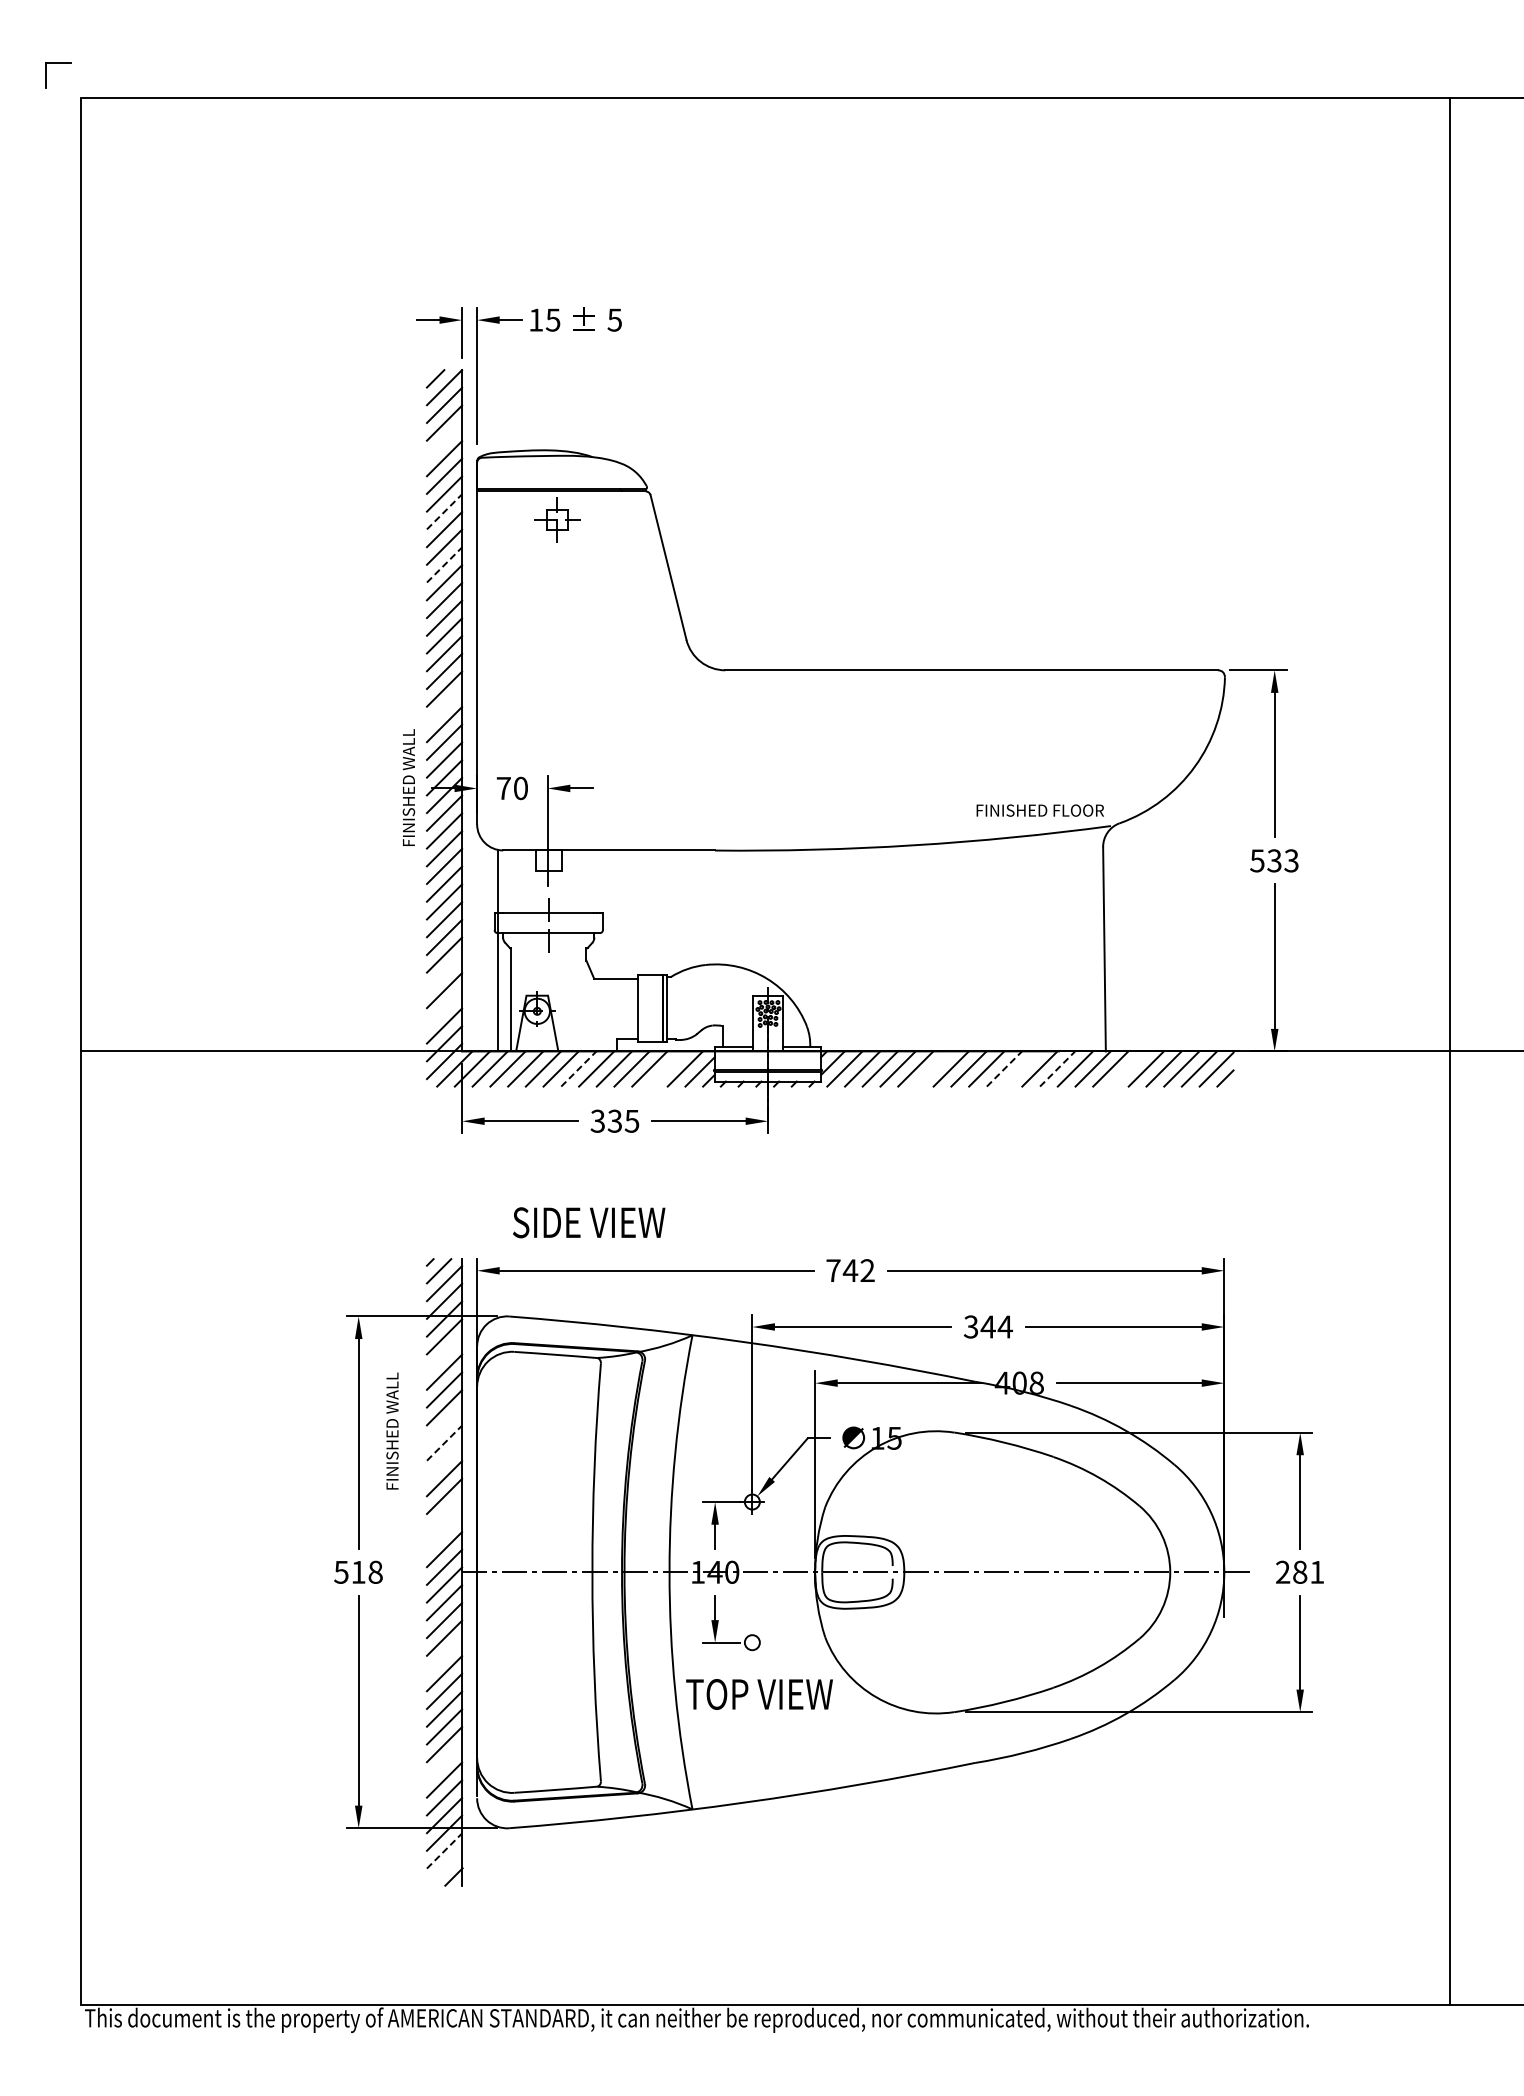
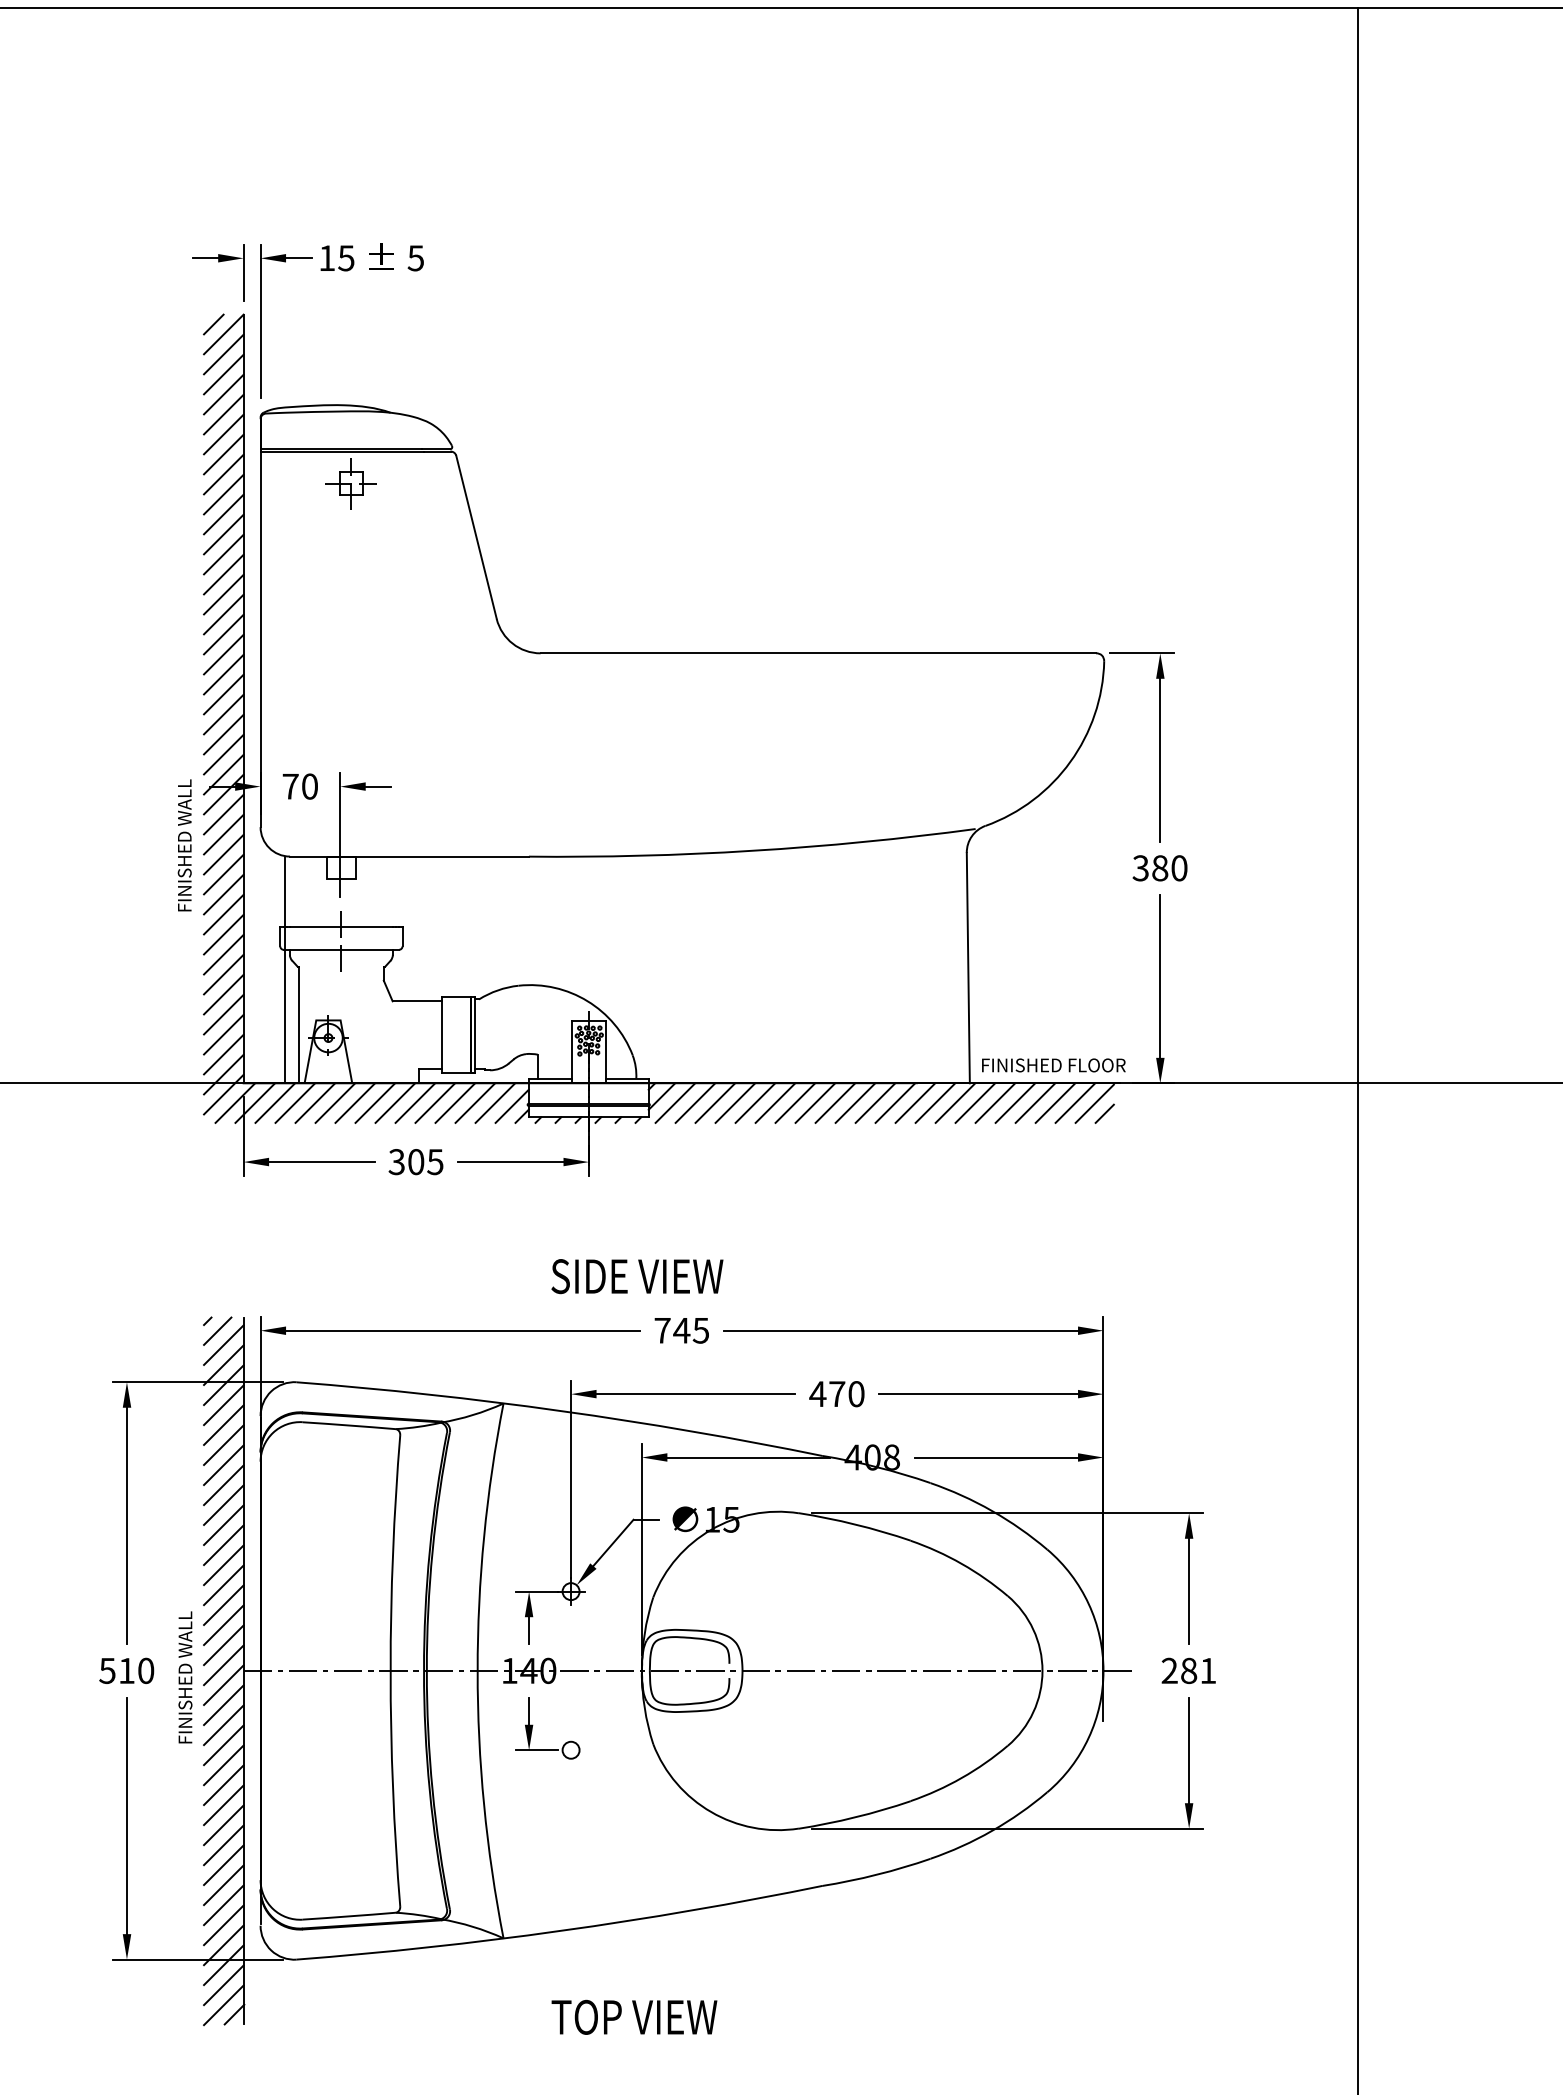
line: (444, 440) -> (223, 394), added
line: (444, 511) -> (223, 474), dashed -> solid
line: (444, 565) -> (223, 535), dashed -> solid
line: (444, 706) -> (223, 694), added
text: (408, 787) -> (184, 845), moved
text: (1039, 810) -> (1052, 1065), moved
text: (1274, 860) -> (1160, 867), 533 -> 380
line: (444, 972) -> (223, 994), added
line: (444, 1007) -> (223, 1033), added
line: (667, 1068) -> (475, 1102), added
line: (933, 1068) -> (775, 1102), added
line: (1021, 1068) -> (874, 1102), added
line: (1128, 1068) -> (995, 1102), added
line: (578, 1069) -> (374, 1103), dashed -> solid
line: (1004, 1069) -> (855, 1103), dashed -> solid
line: (1057, 1069) -> (915, 1103), dashed -> solid
text: (614, 1120) -> (415, 1161), 335 -> 305
text: (589, 1222) -> (637, 1276), moved
text: (867, 1270) -> (700, 1330), 742 -> 745
text: (987, 1326) -> (836, 1393), 344 -> 470
line: (444, 1354) -> (223, 1425), added
line: (444, 1424) -> (223, 1504), added
text: (392, 1430) -> (185, 1676), moved
line: (444, 1443) -> (223, 1525), dashed -> solid
line: (444, 1460) -> (223, 1544), added
line: (444, 1513) -> (223, 1604), added
line: (444, 1531) -> (223, 1624), added
text: (375, 1572) -> (145, 1671), 518 -> 510
line: (444, 1655) -> (223, 1764), added
text: (759, 1694) -> (634, 2017), moved
line: (444, 1761) -> (223, 1884), added
line: (444, 1851) -> (223, 1985), dashed -> solid
line: (444, 1868) -> (223, 2005), added

